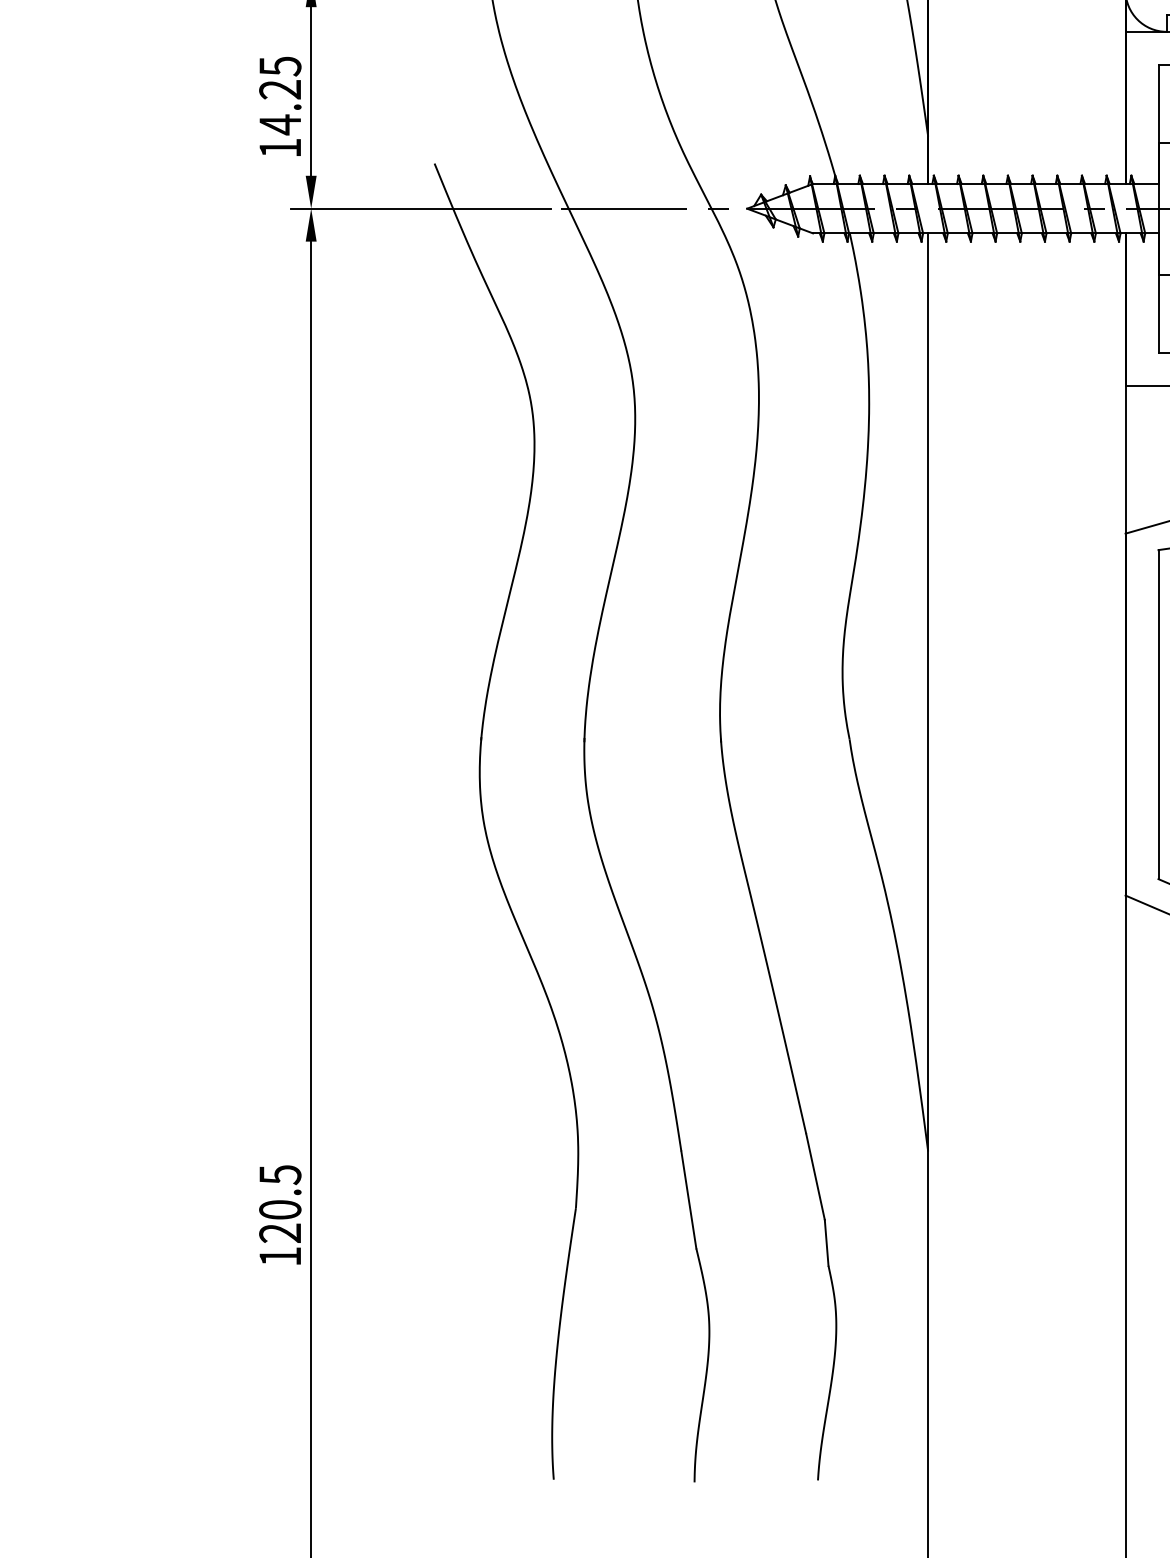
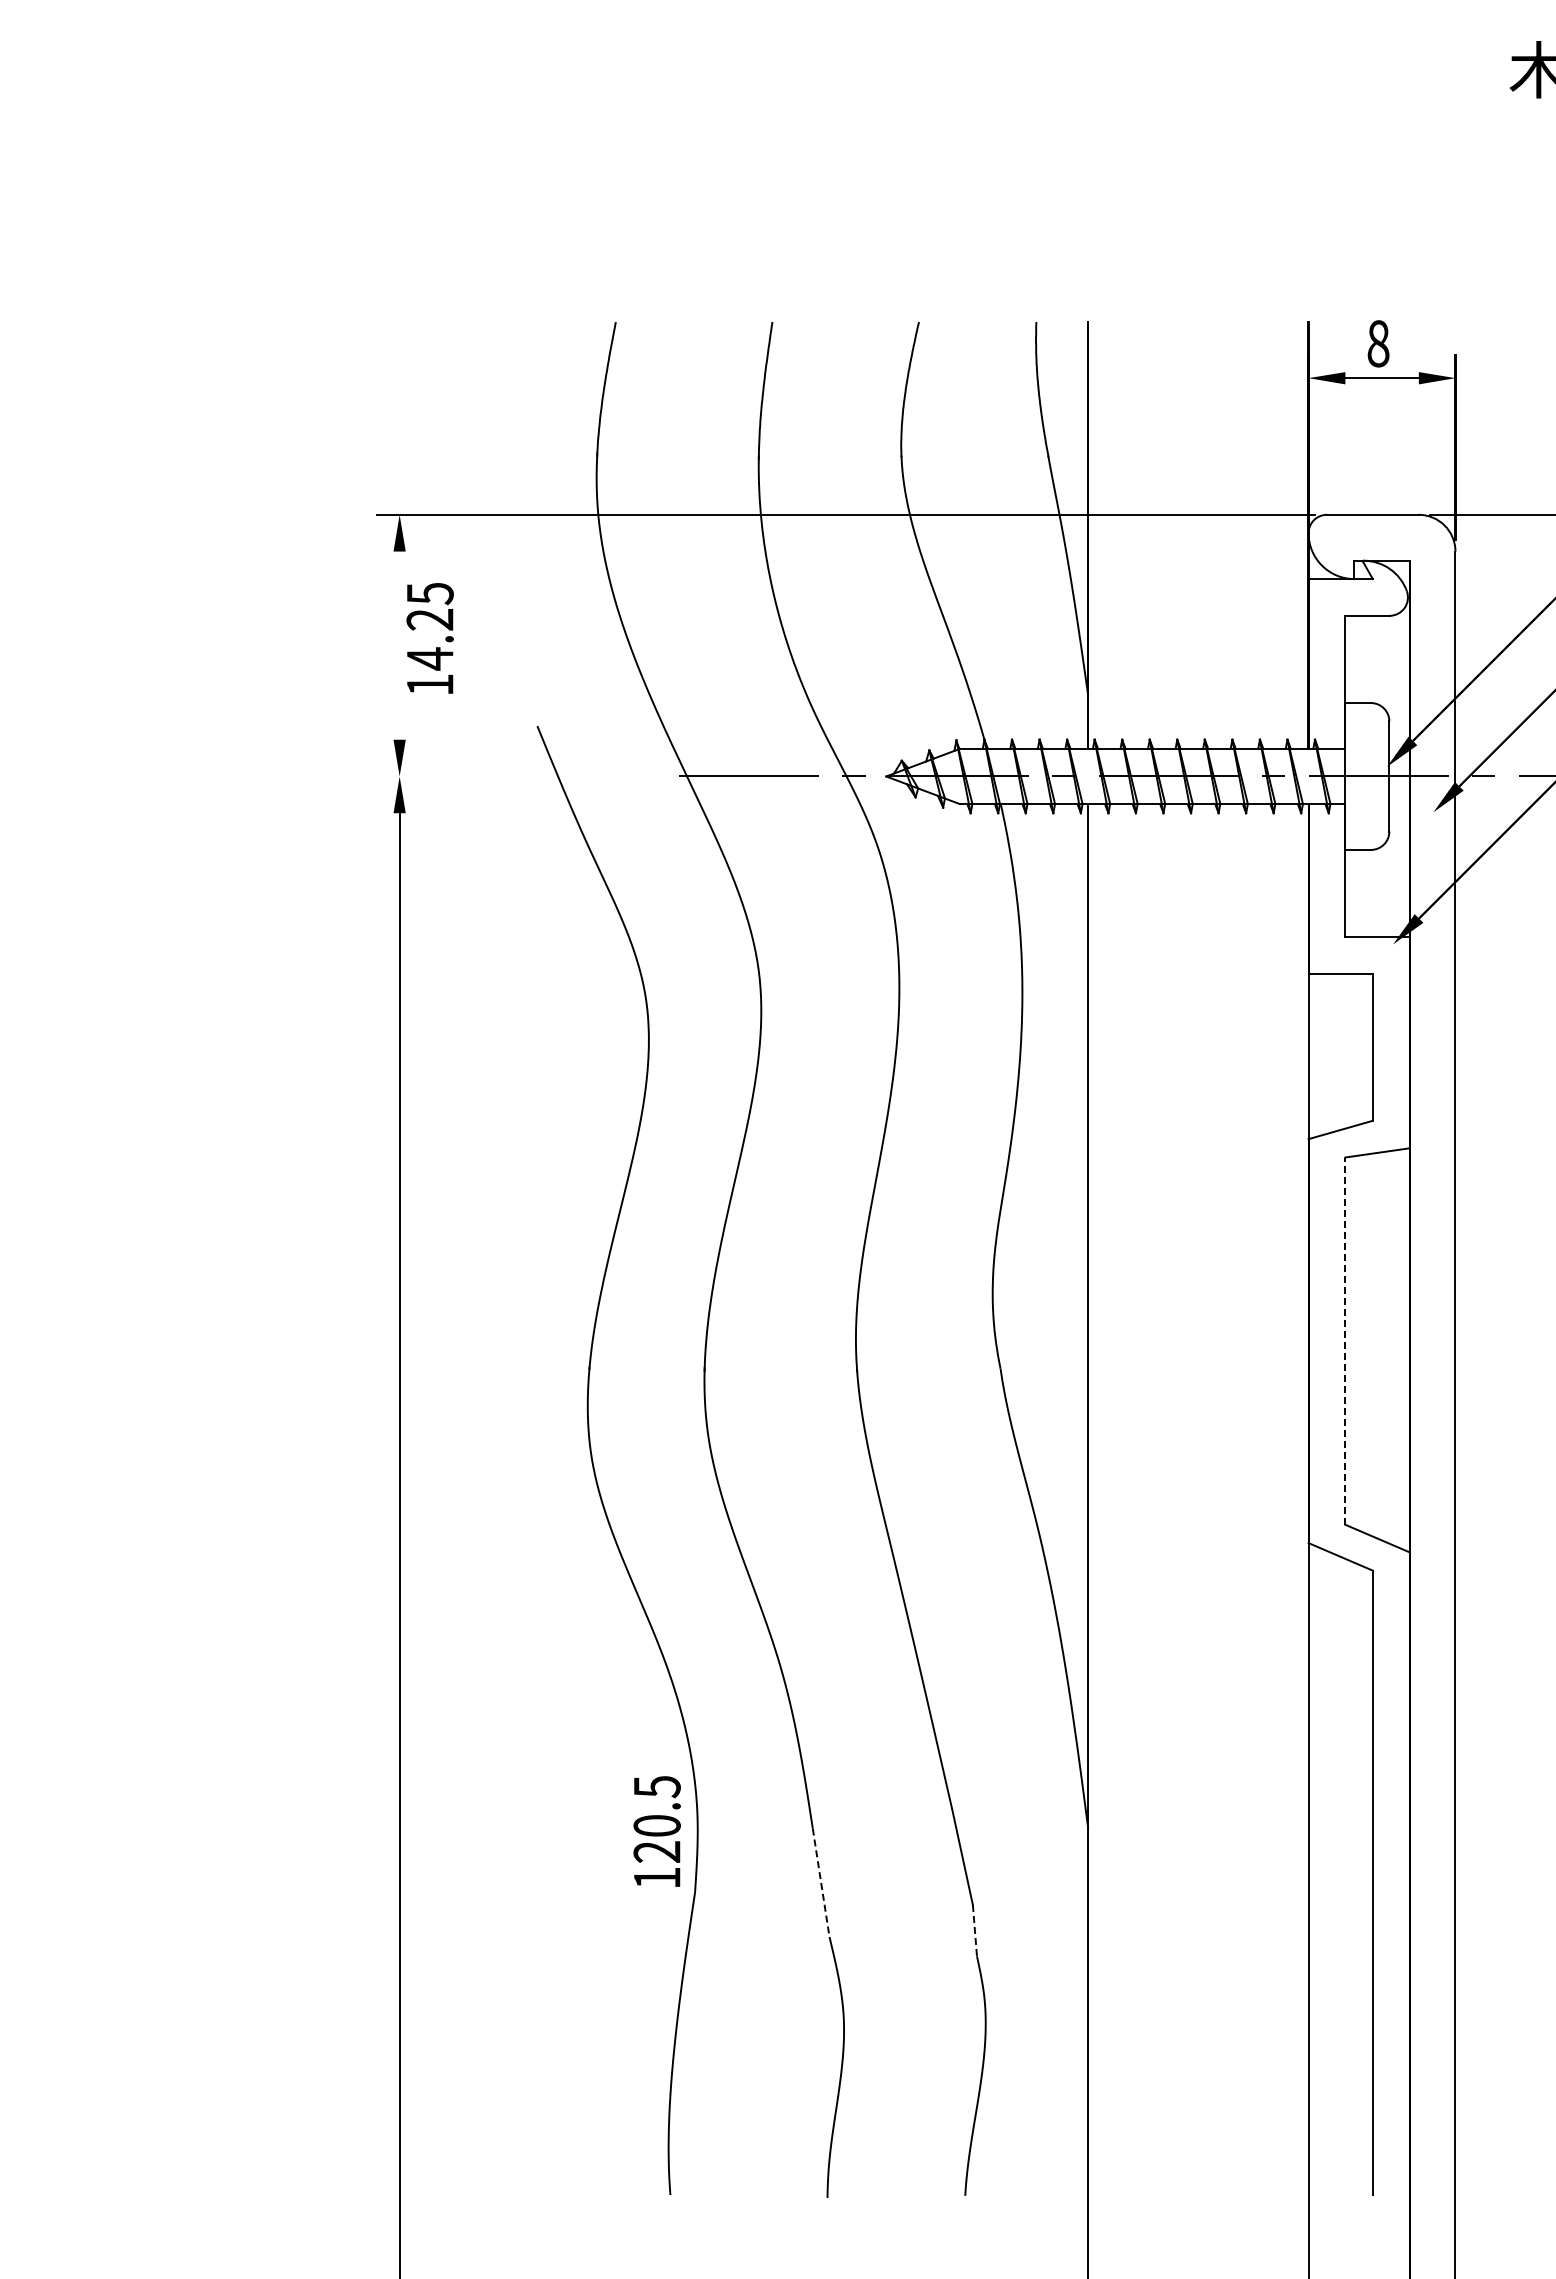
line: (311, 91) -> (399, 645), removed
text: (279, 106) -> (429, 638), moved
line: (420, 208) -> (521, 776), removed
line: (1158, 714) -> (1345, 1341), solid -> dashed
line: (689, 1199) -> (821, 1882), solid -> dashed
text: (279, 1214) -> (656, 1831), moved
line: (826, 1242) -> (974, 1930), solid -> dashed

